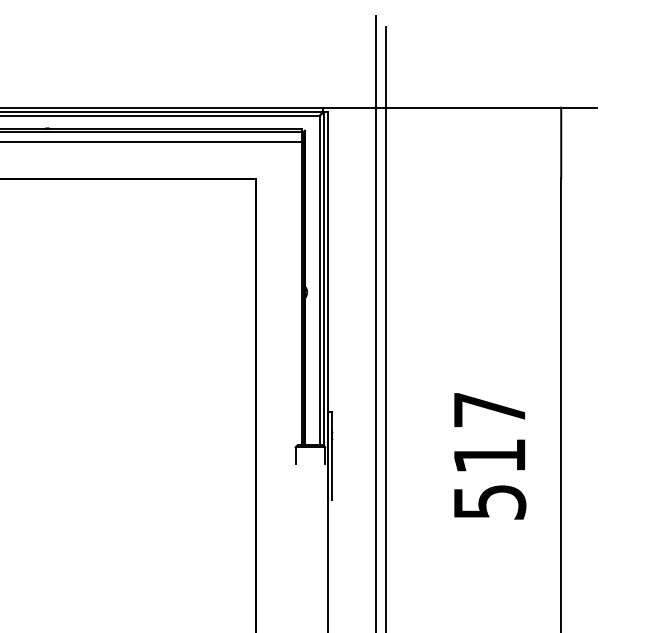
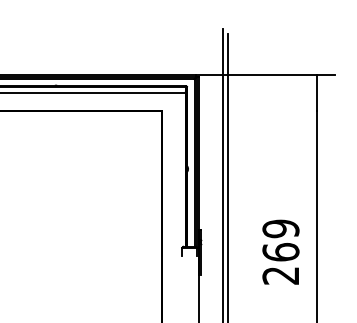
text: (488, 454) -> (280, 251), 517 -> 269

